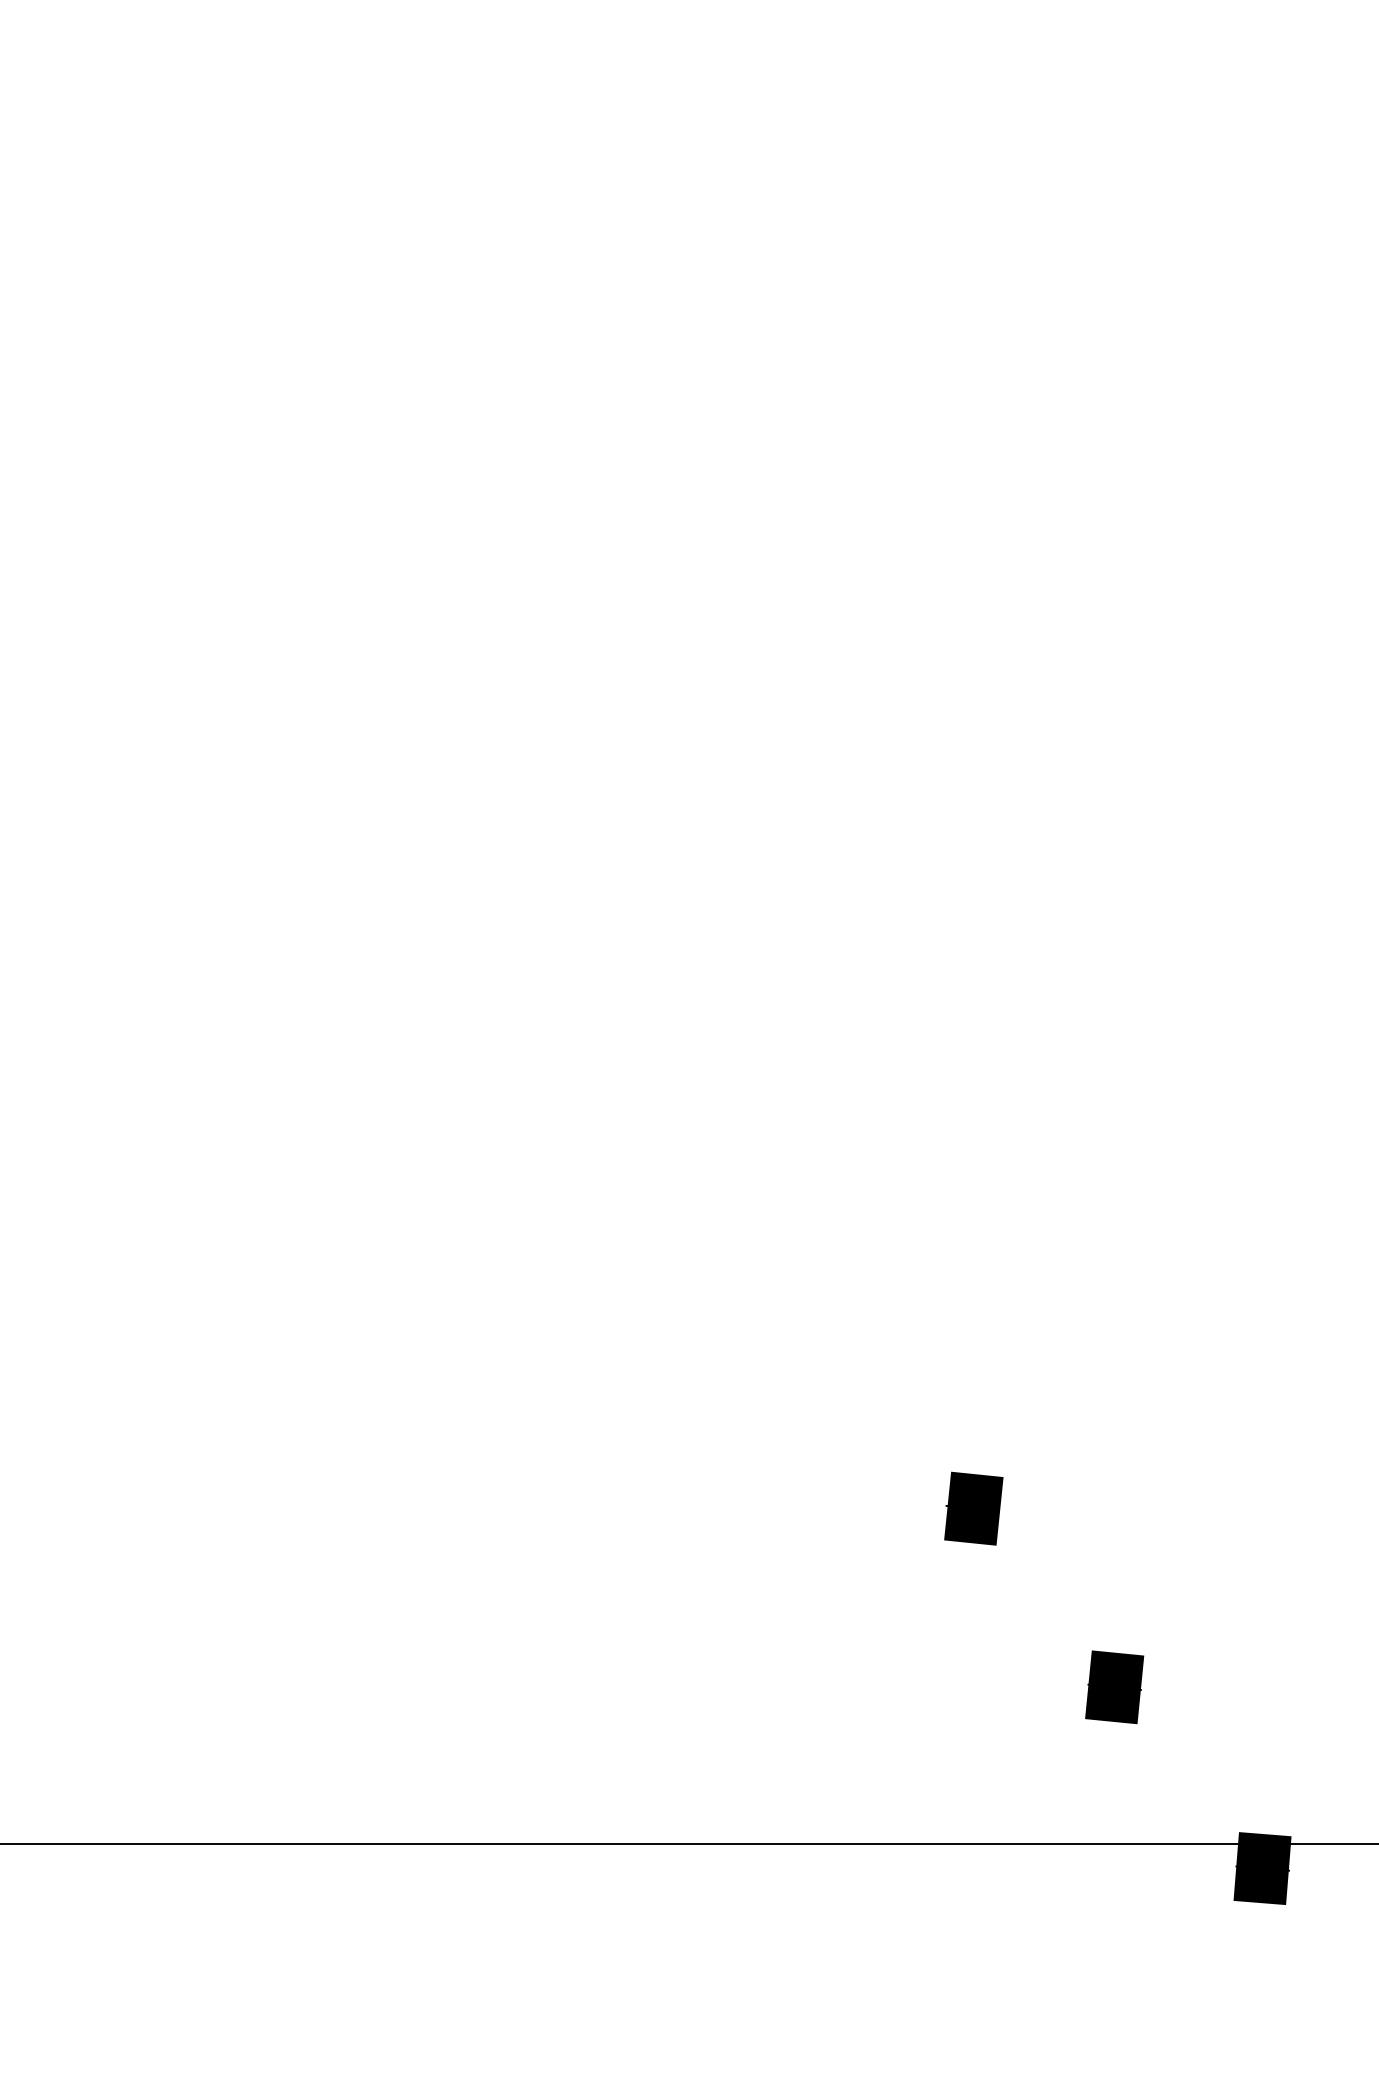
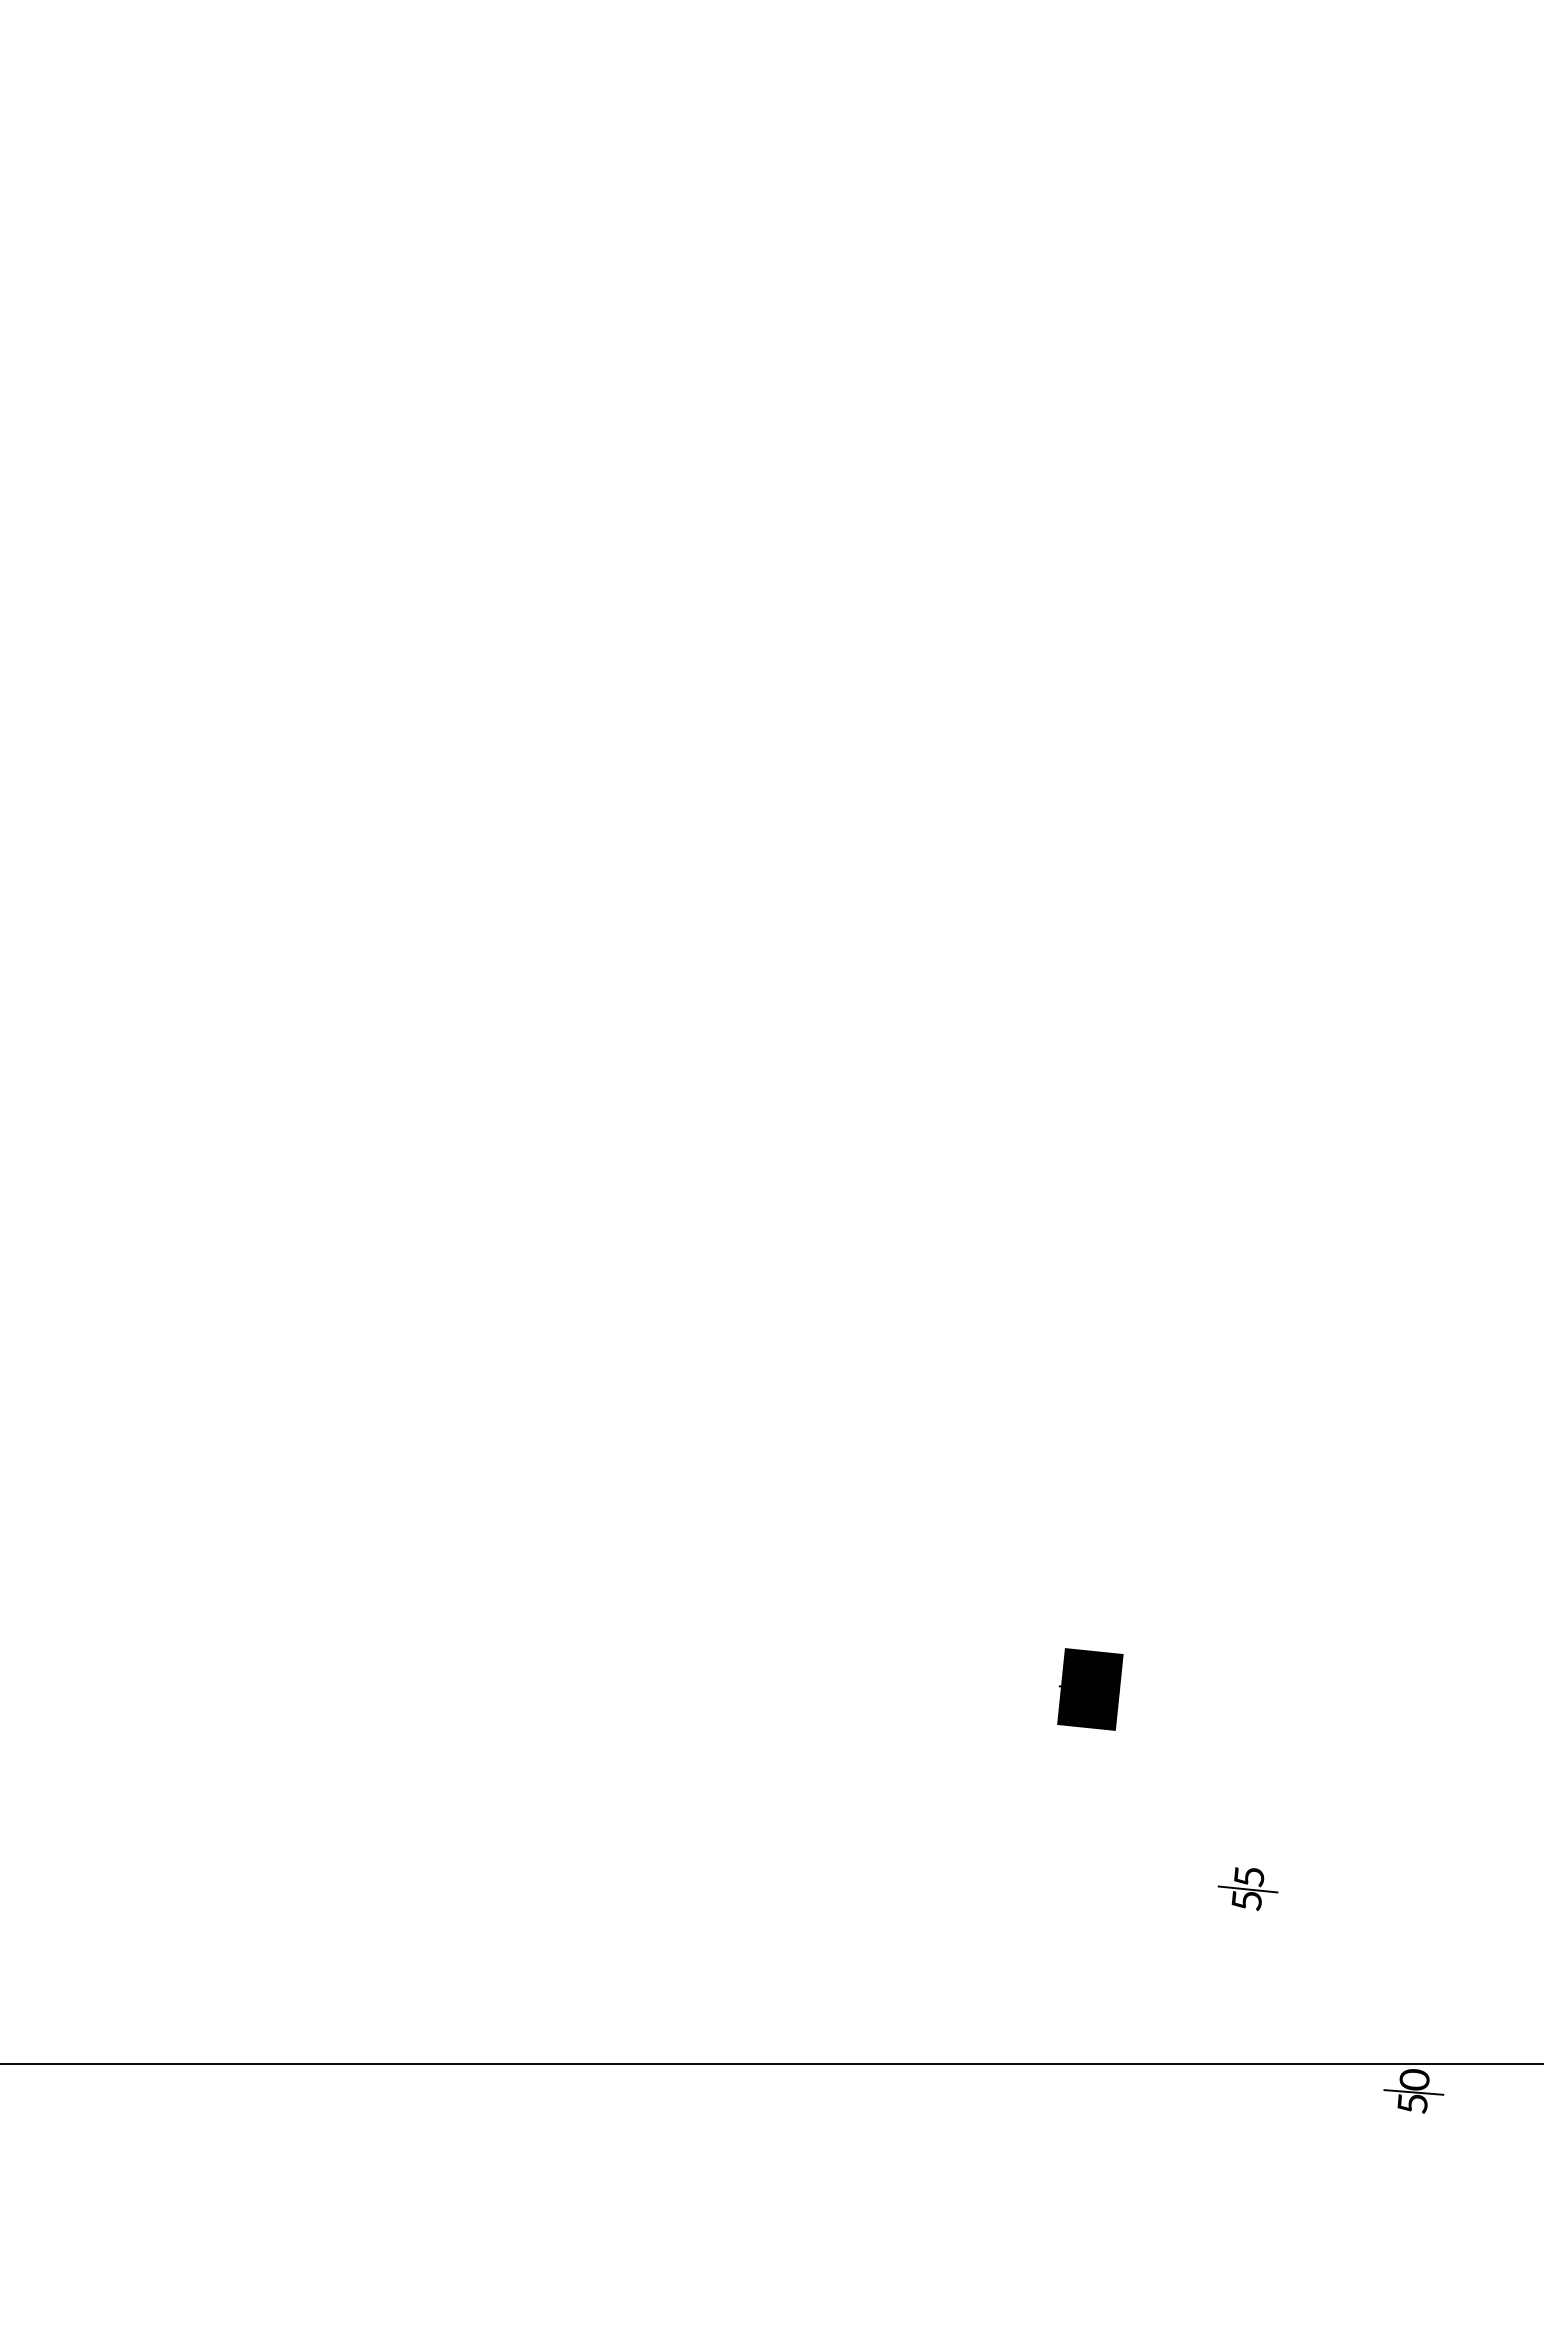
fill: (1114, 1687) -> (1247, 1889), removed
fill: (1262, 1868) -> (1413, 2092), removed

